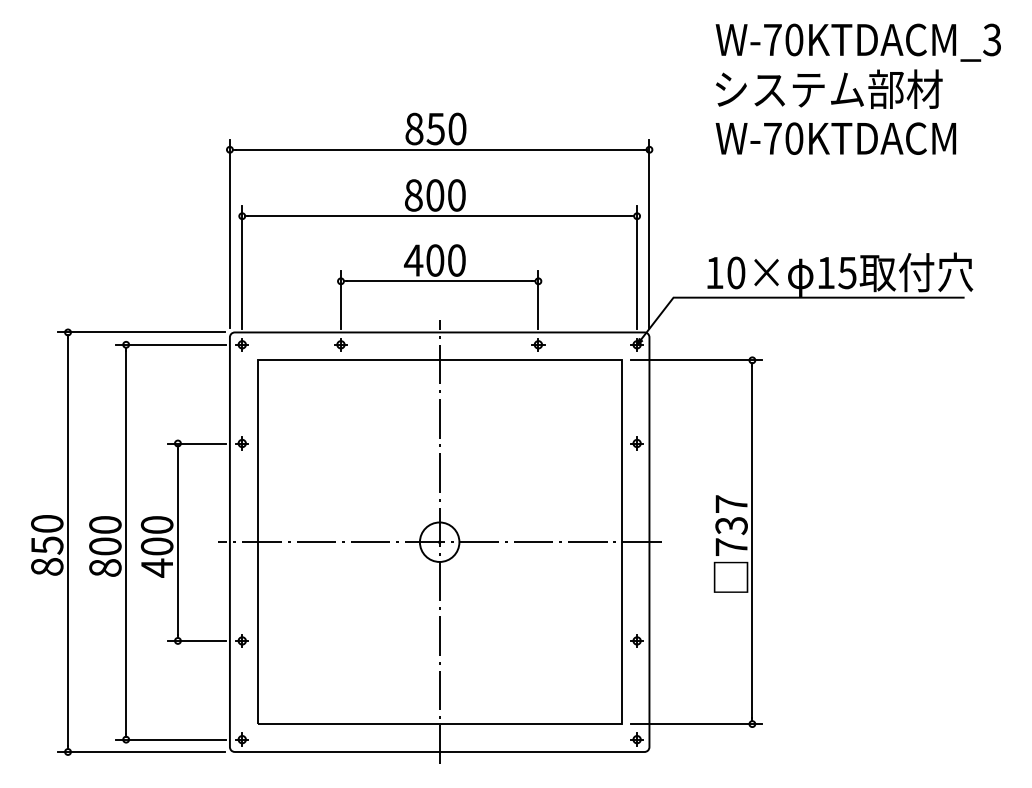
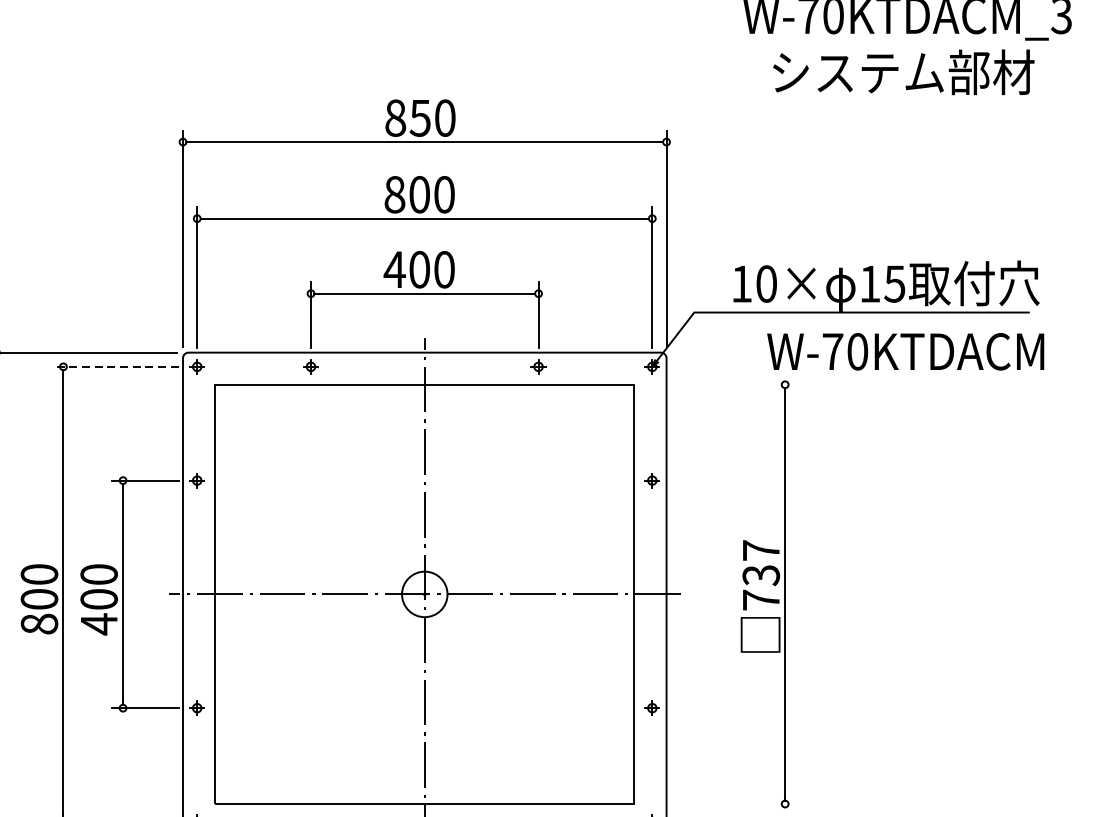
text: (829, 88) -> (904, 71), moved
text: (835, 138) -> (905, 351), moved
line: (171, 344) -> (115, 366), solid -> dashed
line: (696, 360) -> (720, 384), removed
line: (696, 724) -> (720, 804), removed

